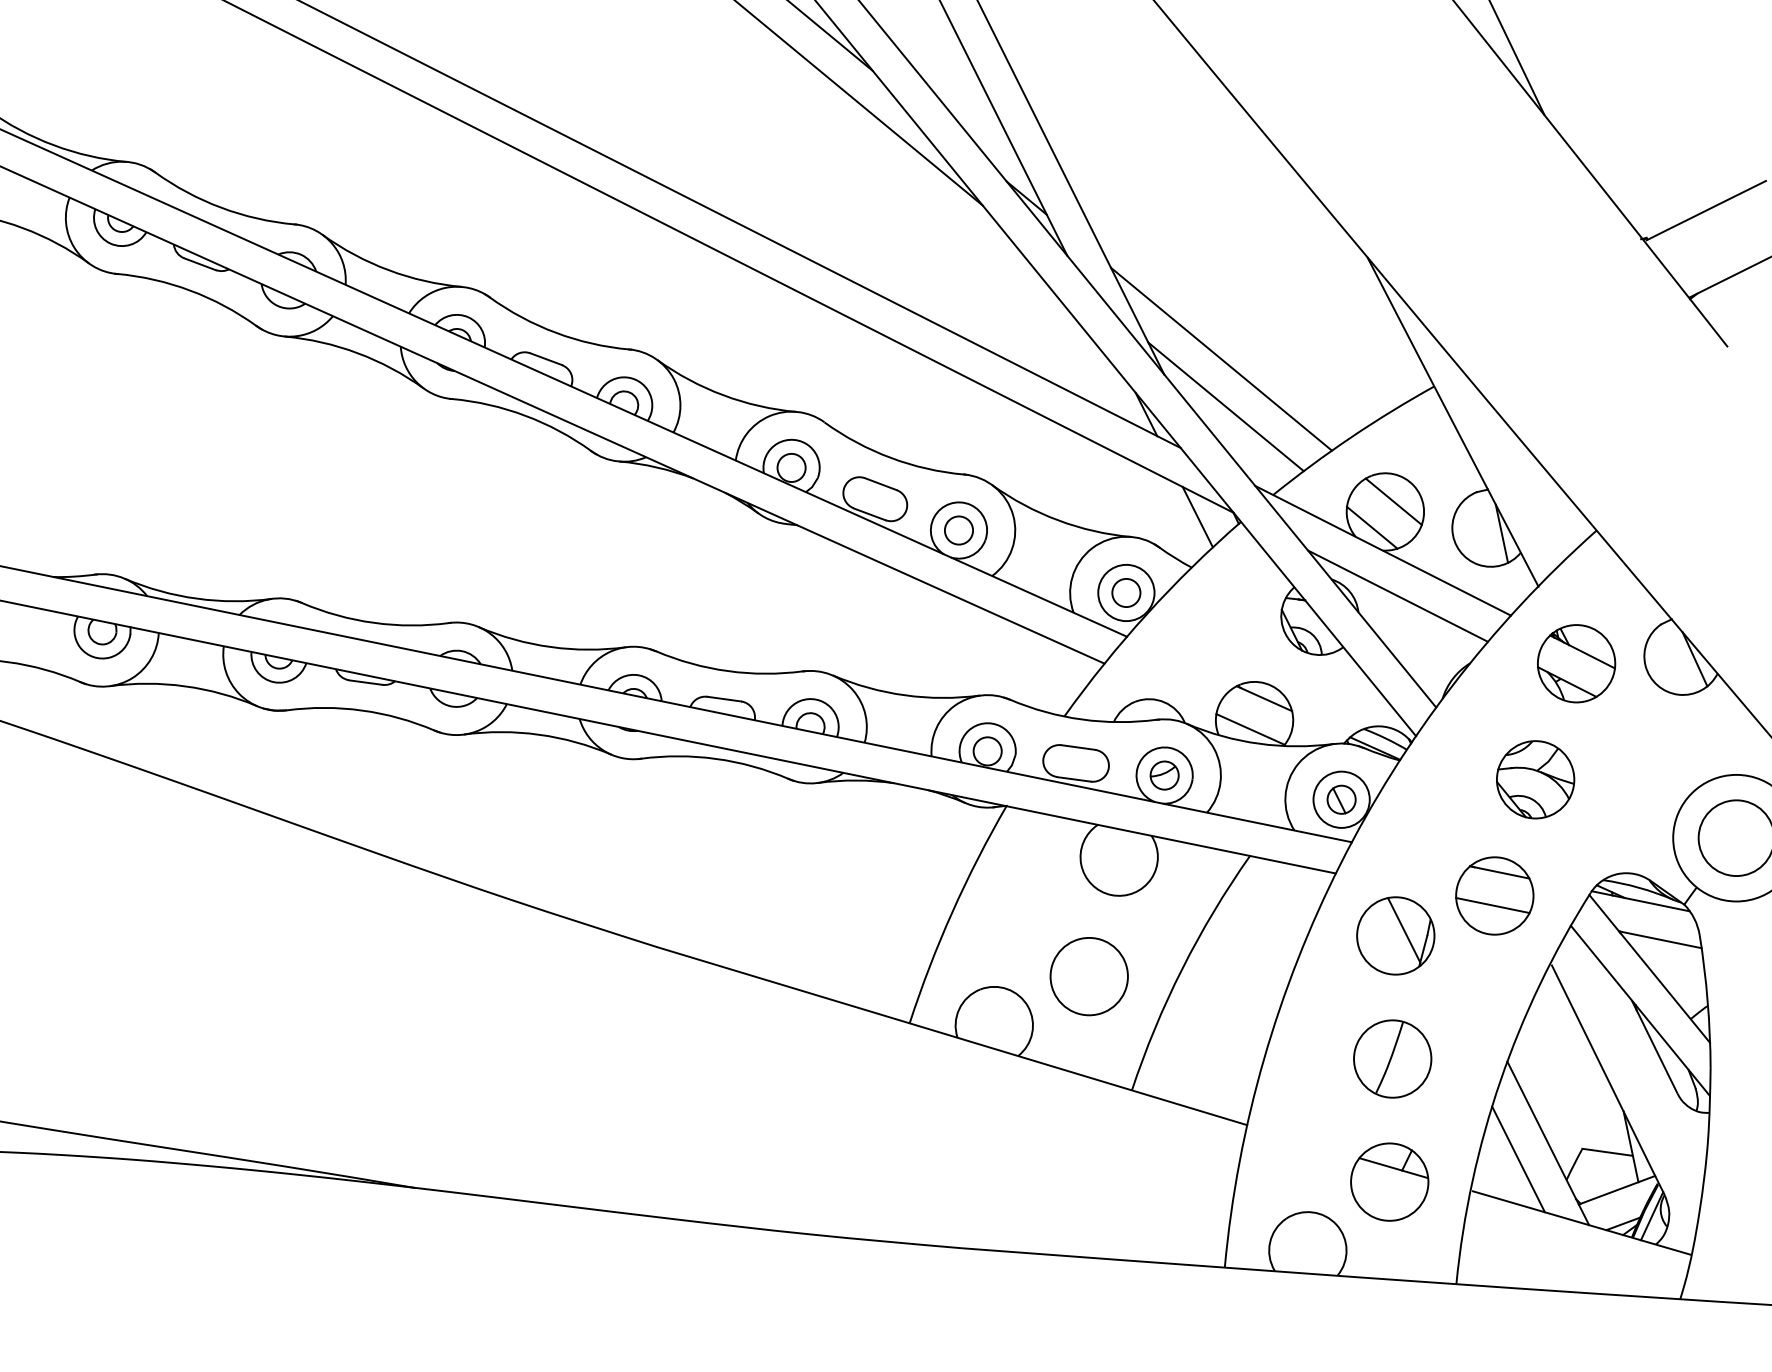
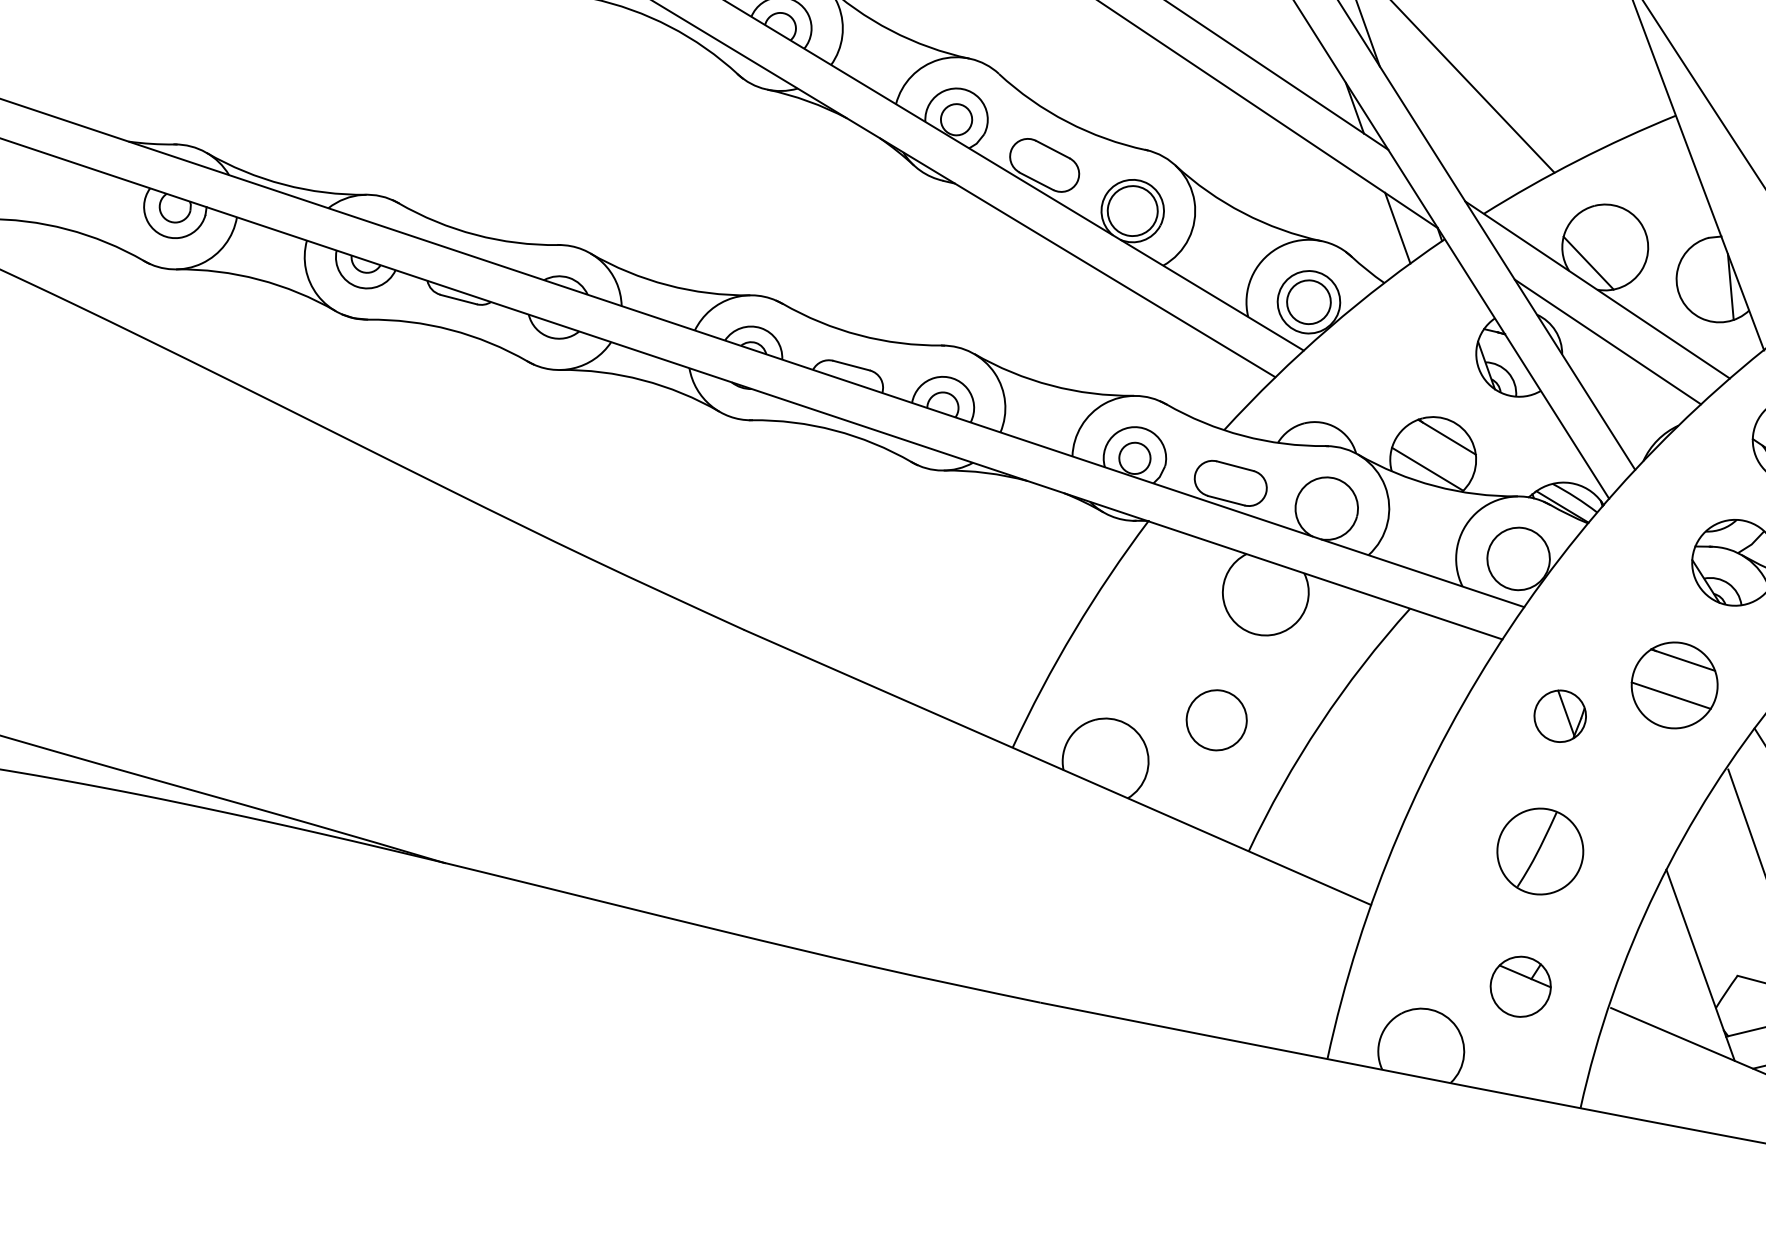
line: (1225, 406) -> (1443, 109), removed
line: (1393, 501) -> (1615, 237), removed
circle: (958, 530) -> (1132, 210), size x1.6
circle: (1126, 592) -> (1309, 301), size x1.4
part: (1164, 775) -> (1326, 508), removed
part: (1341, 799) -> (1518, 558), removed
part: (1395, 935) -> (1559, 715), size x0.6
circle: (1088, 976) -> (1216, 719), size x0.7
line: (1518, 1159) -> (1665, 979), removed
part: (1389, 1181) -> (1520, 986), size x0.7

